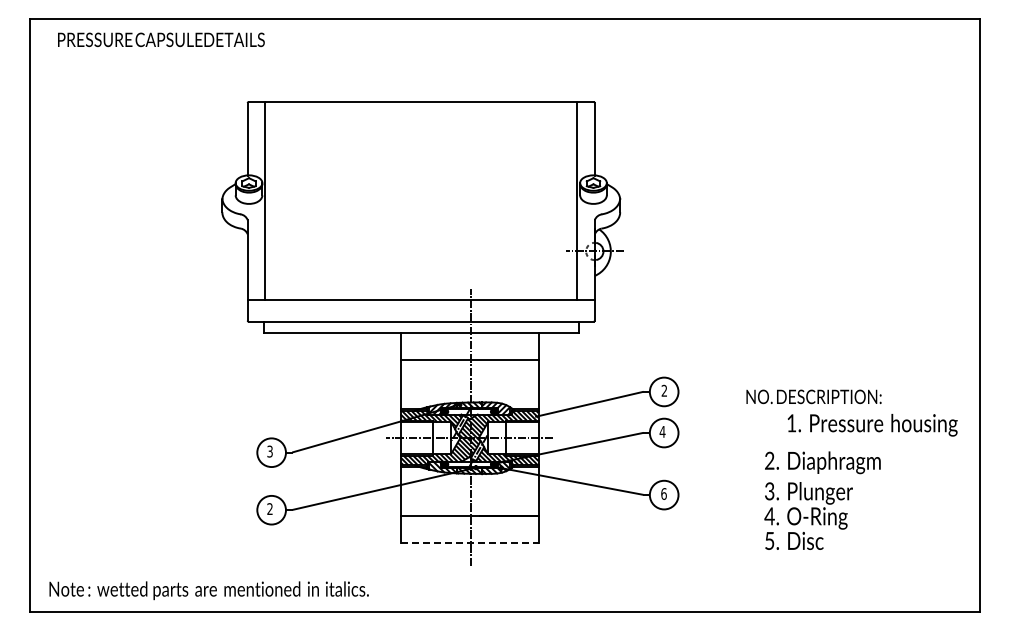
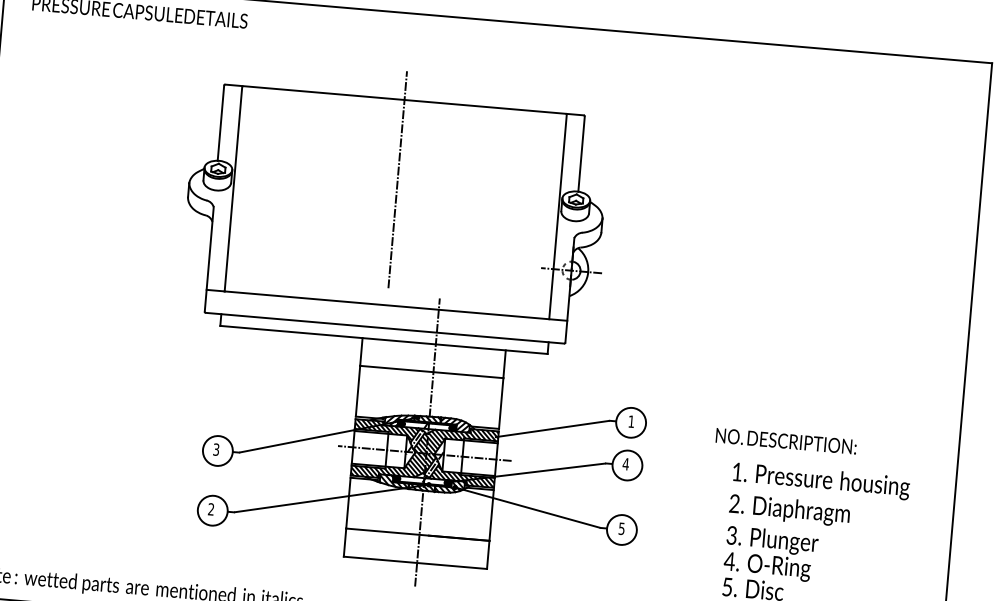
line: (421, 178) -> (397, 179), added
text: (663, 390) -> (630, 421), 2 -> 1
text: (872, 425) -> (821, 481), moved
text: (663, 493) -> (621, 528), 6 -> 5
line: (469, 543) -> (415, 562), dashed -> solid

